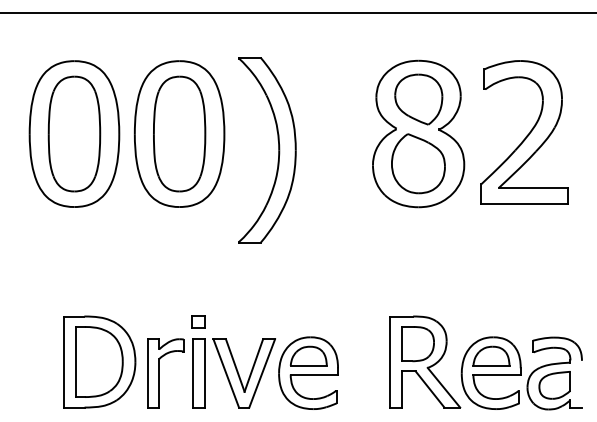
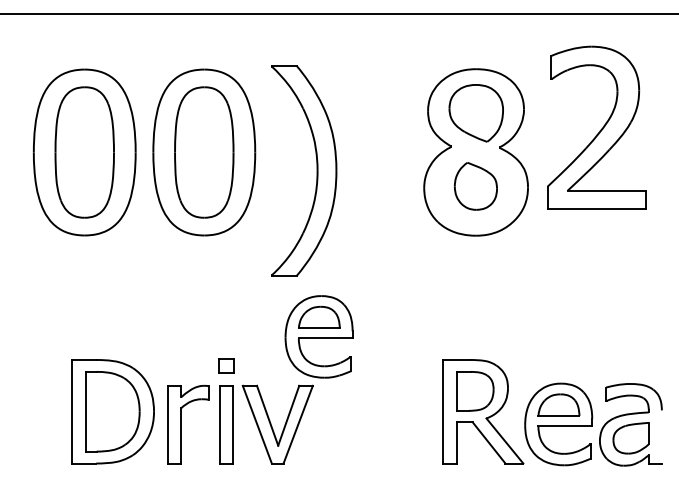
part: (524, 132) -> (596, 127), moved
part: (418, 163) -> (475, 185), size x0.7
part: (308, 372) -> (319, 336), moved

